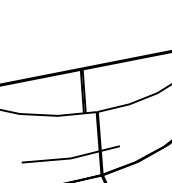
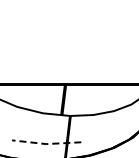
line: (71, 158) -> (46, 144), solid -> dashed

